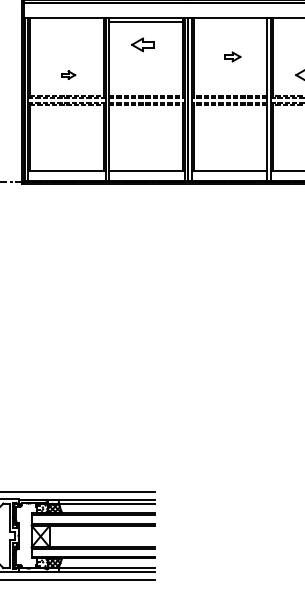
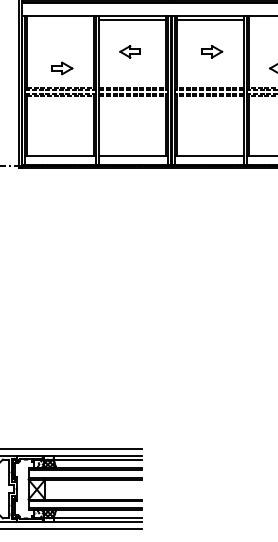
line: (229, 22) -> (209, 20), added
part: (142, 44) -> (129, 51), moved
part: (233, 56) -> (212, 51), size x1.43
part: (68, 75) -> (62, 68), size x1.67

